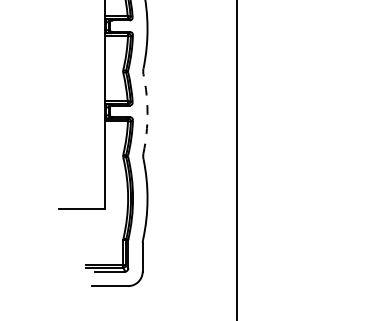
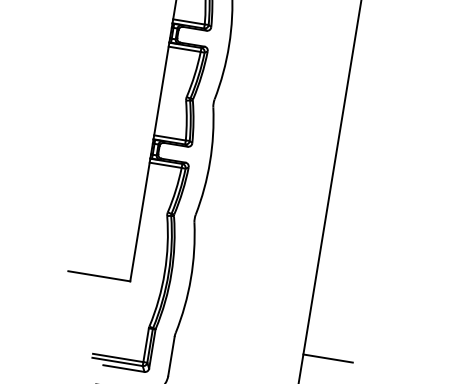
arc: (147, 113) -> (210, 161), dashed -> solid
line: (254, 240) -> (327, 358), added

